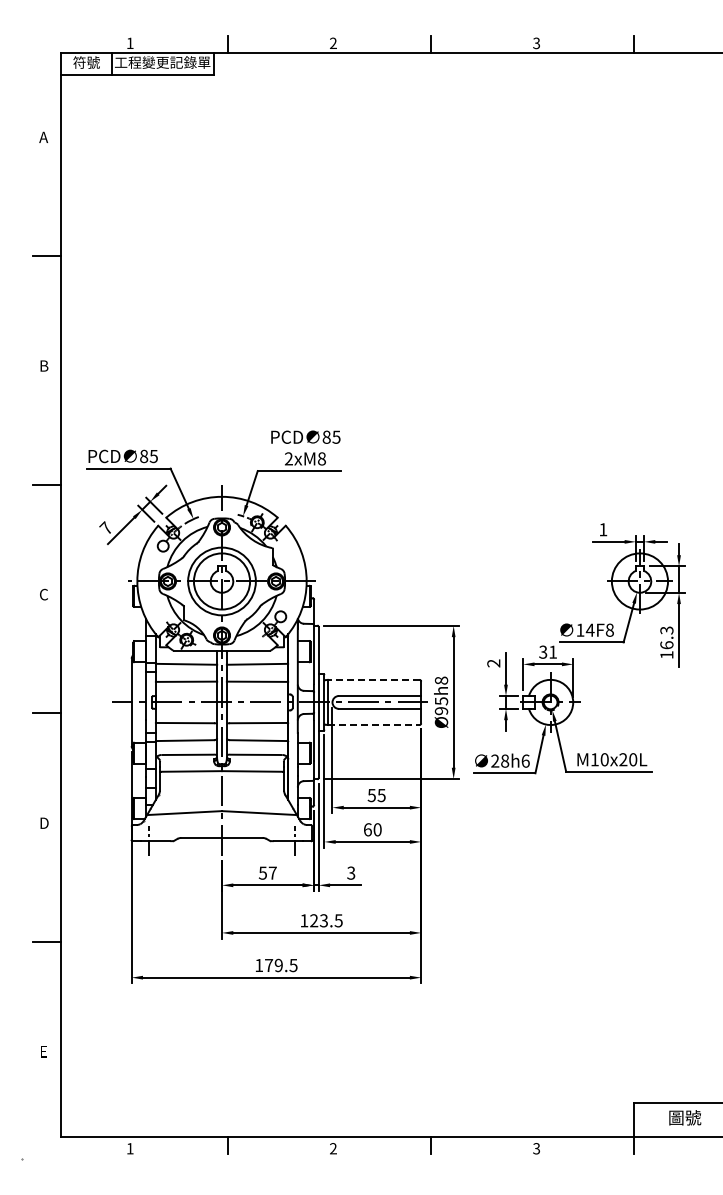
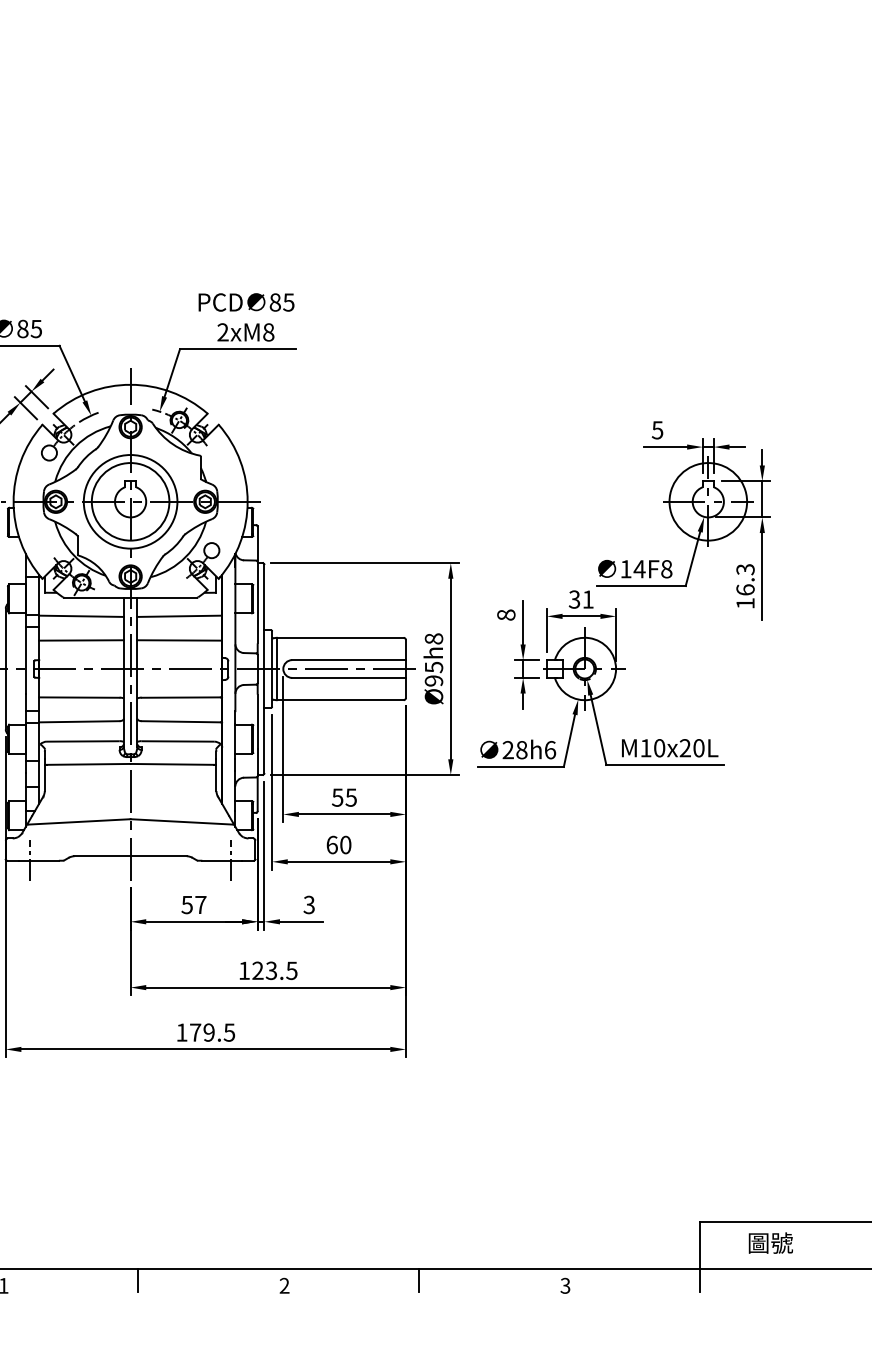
text: (603, 529) -> (657, 429), 1 -> 5
text: (493, 663) -> (505, 615), 2 -> 8
line: (373, 679) -> (340, 637), dashed -> solid
line: (373, 725) -> (340, 700), dashed -> solid

